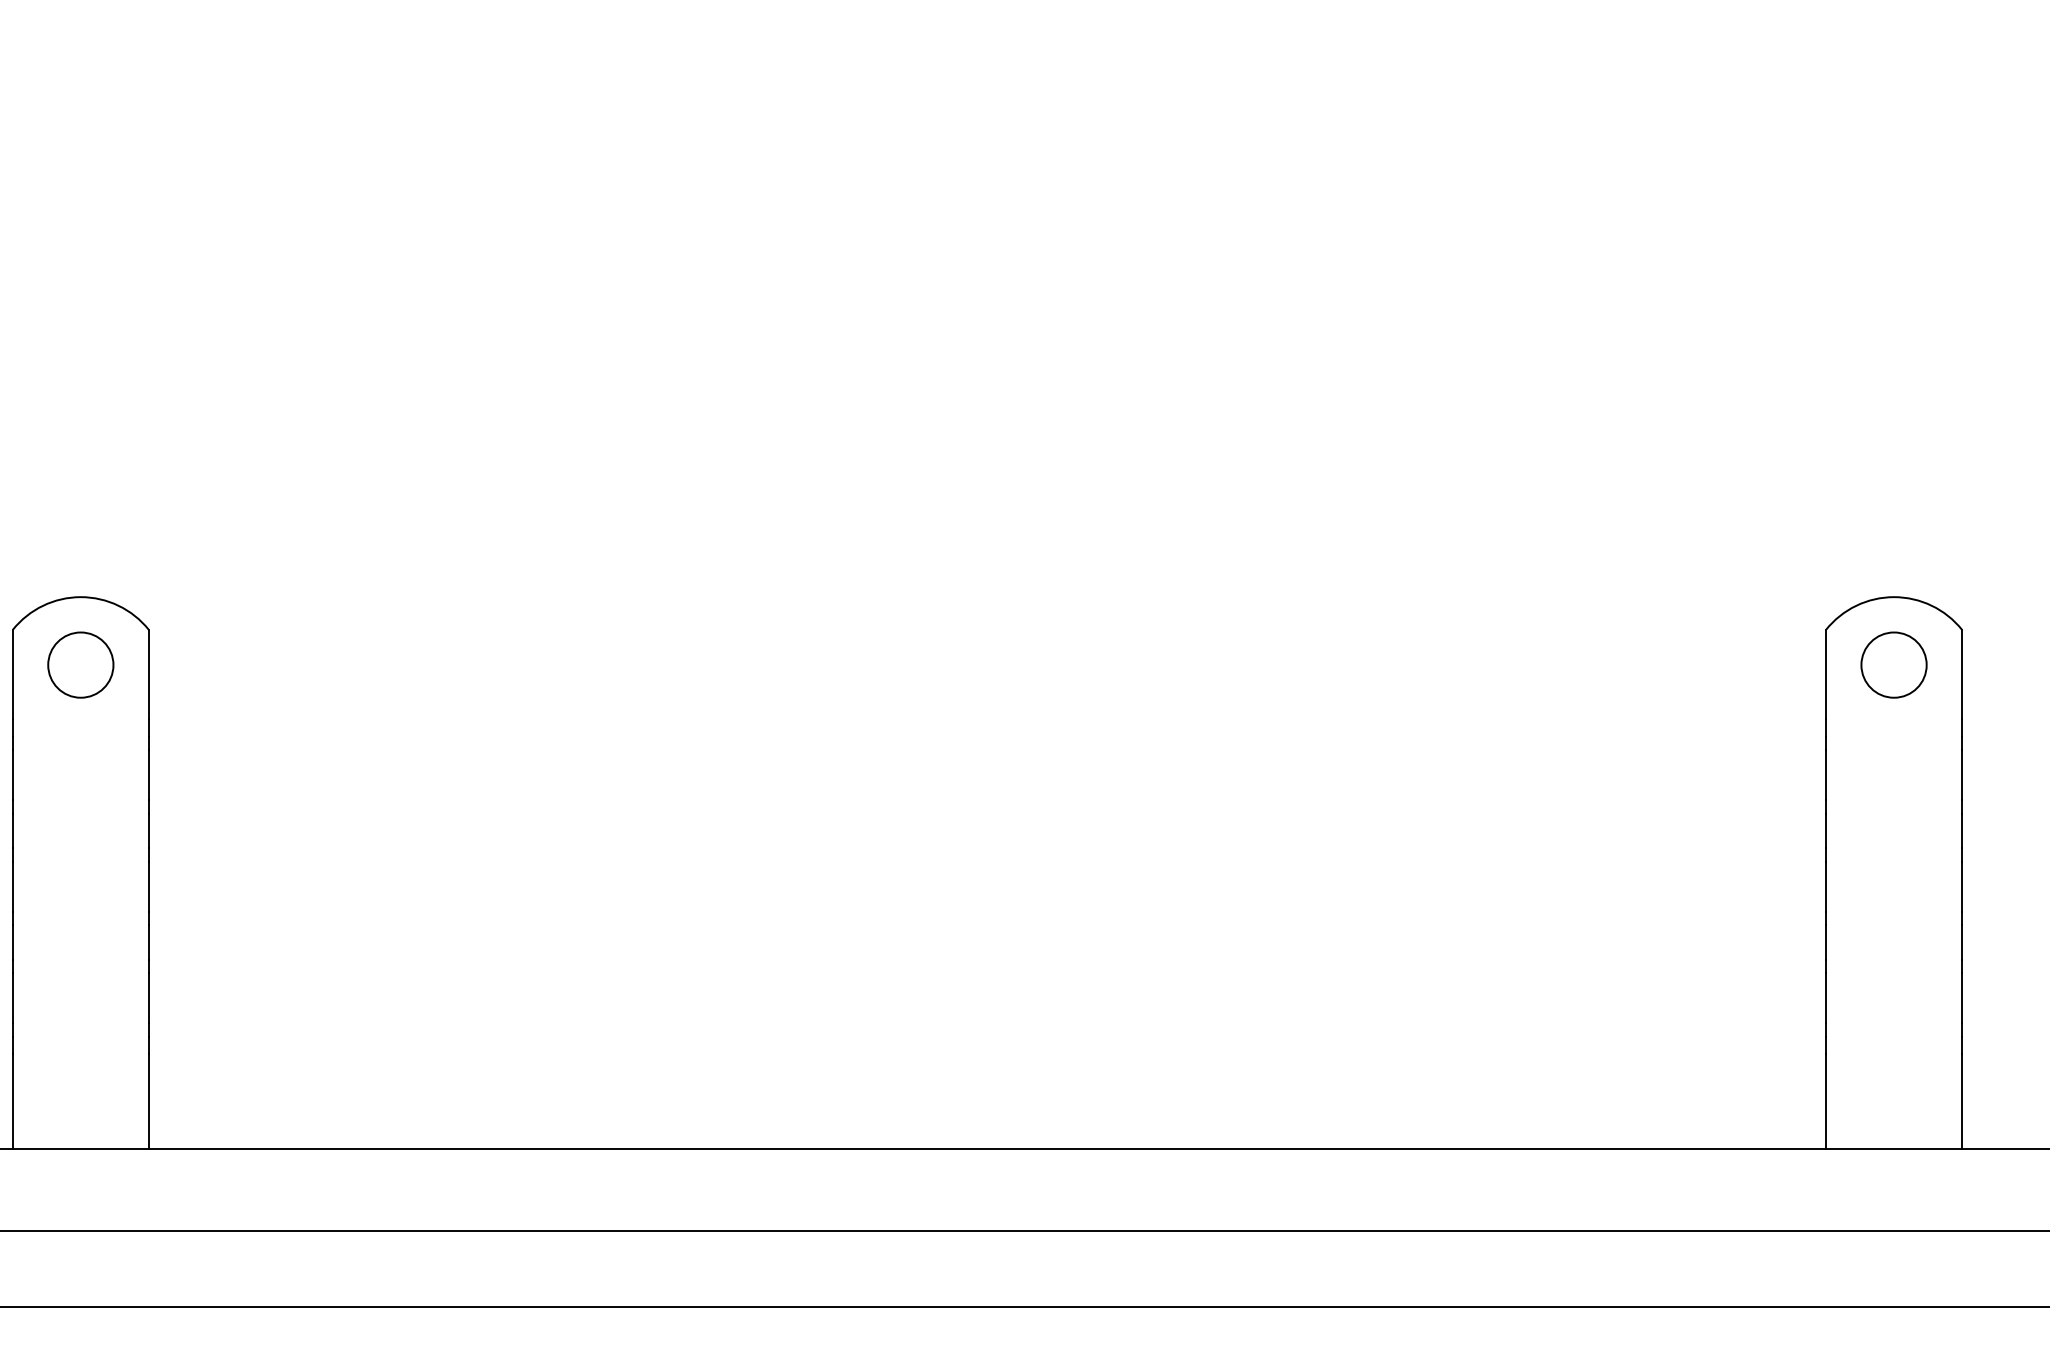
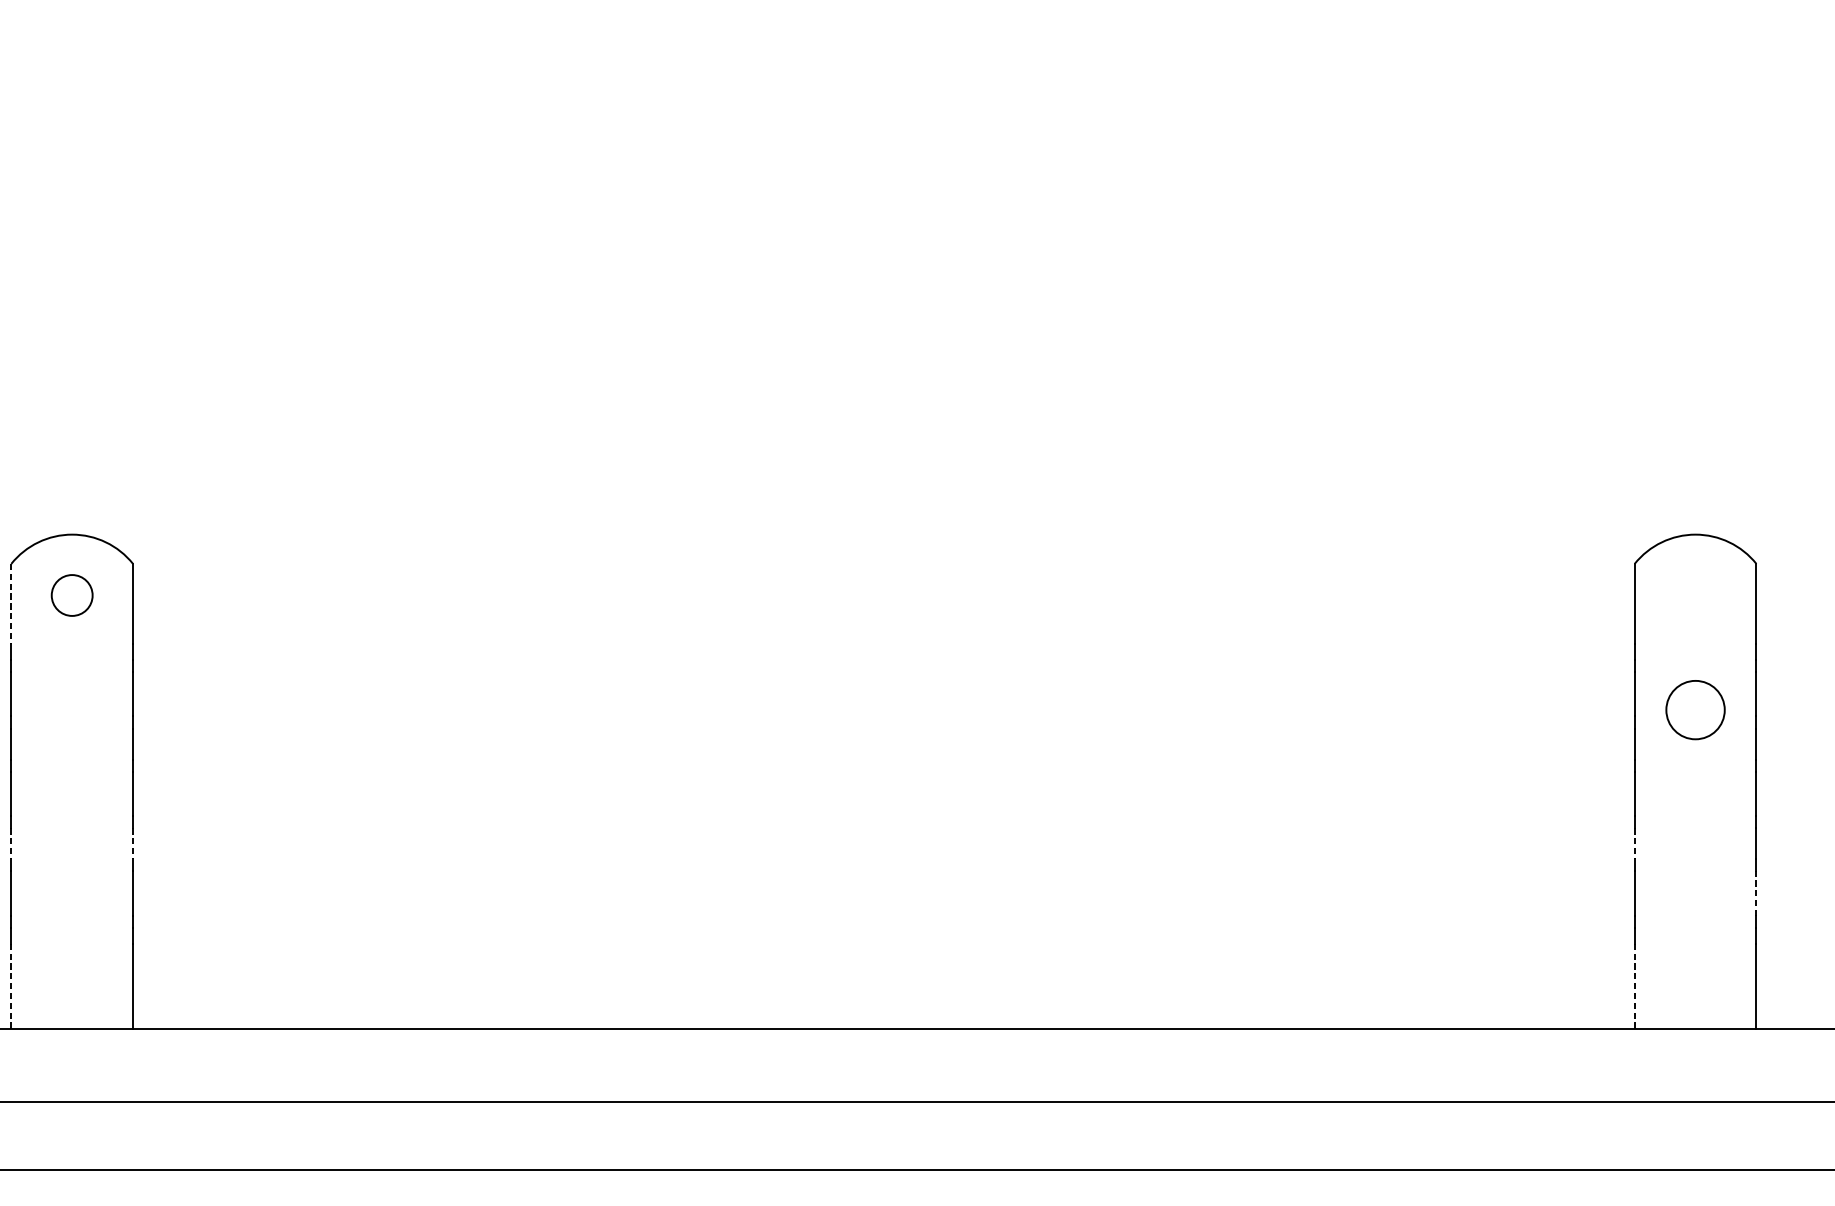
circle: (80, 664) -> (71, 594), size x0.7
circle: (1893, 664) -> (1695, 709), moved
line: (12, 674) -> (11, 603), solid -> dashed
line: (12, 943) -> (11, 844), solid -> dashed
line: (148, 943) -> (132, 844), solid -> dashed
line: (1826, 943) -> (1635, 844), solid -> dashed
line: (1962, 998) -> (1756, 893), solid -> dashed
line: (12, 1101) -> (11, 986), solid -> dashed
line: (1826, 1101) -> (1635, 986), solid -> dashed

